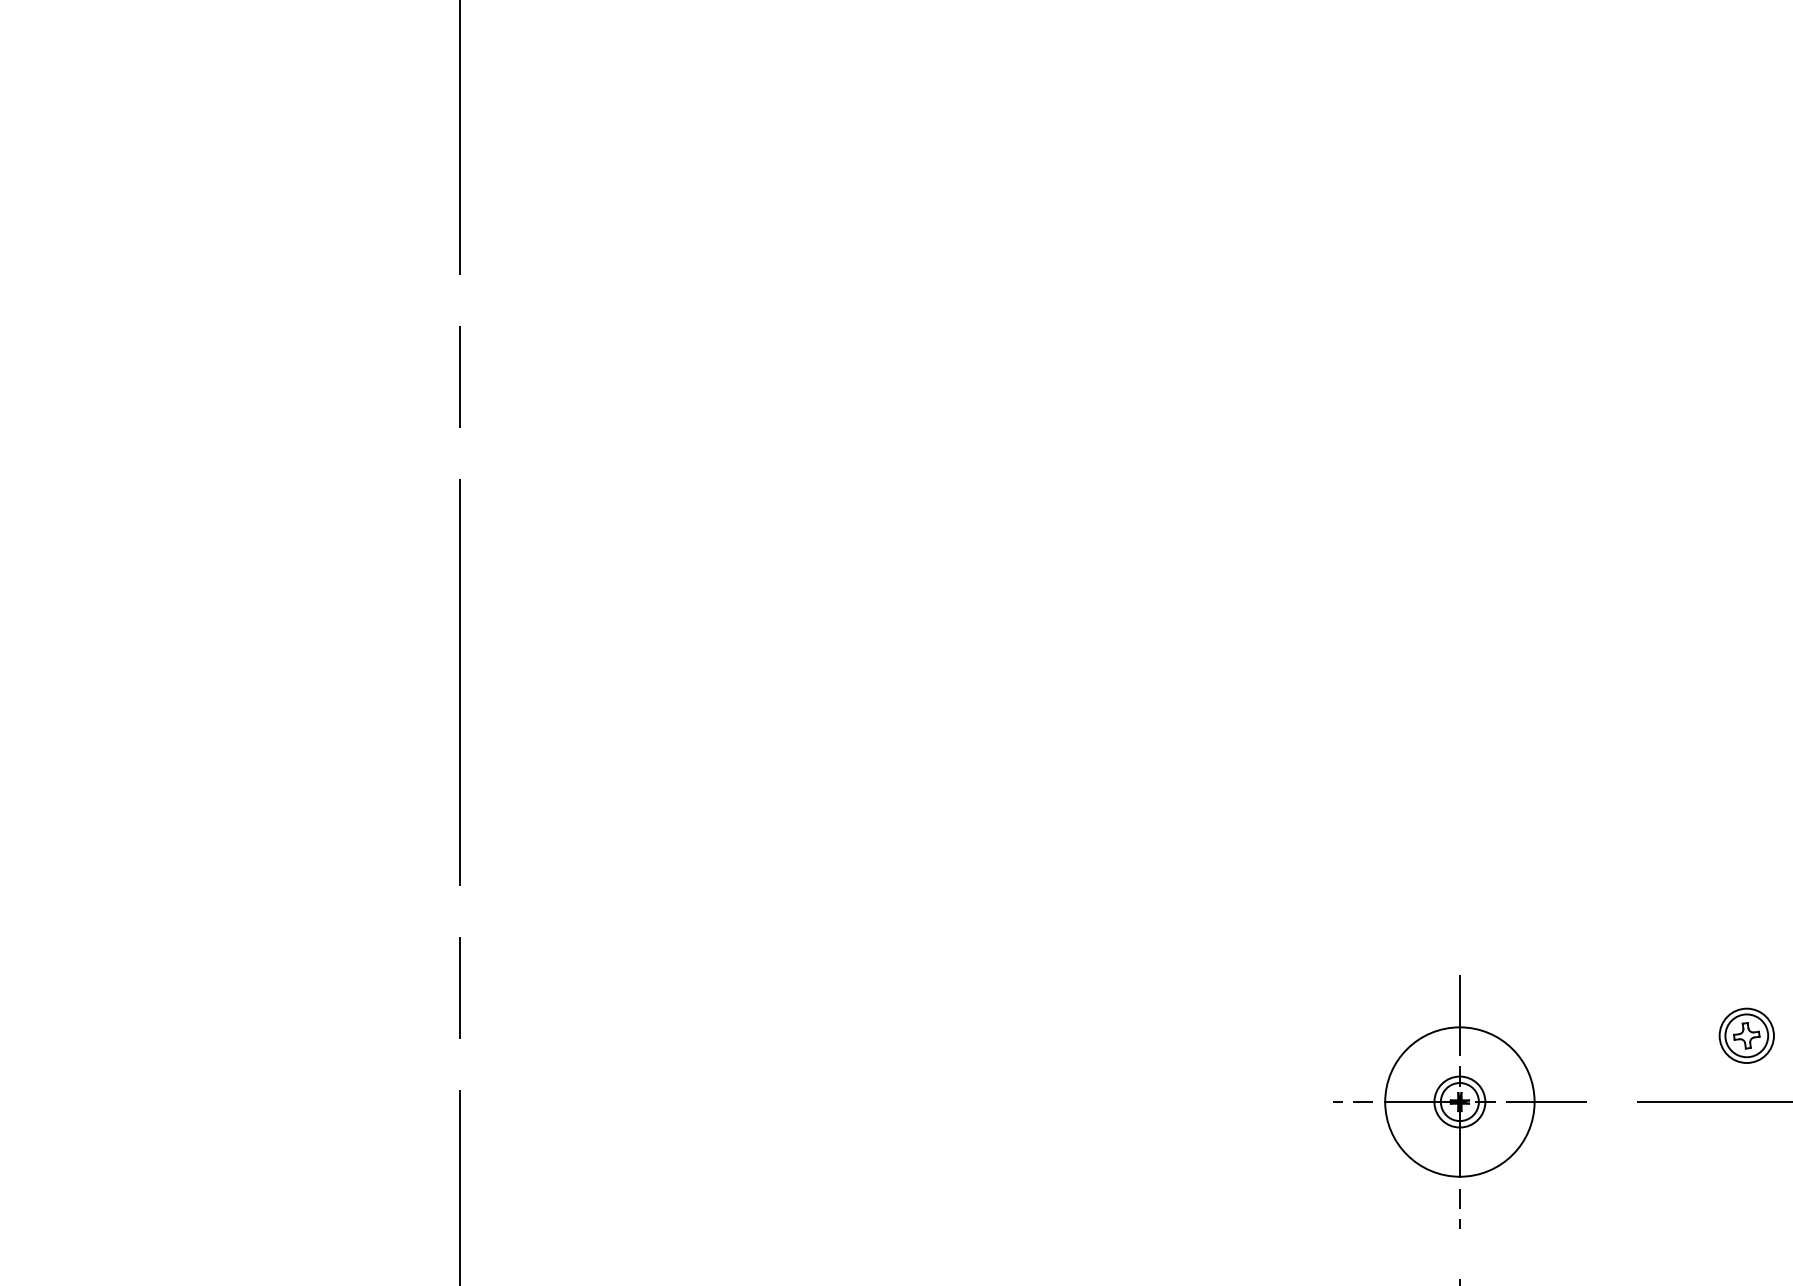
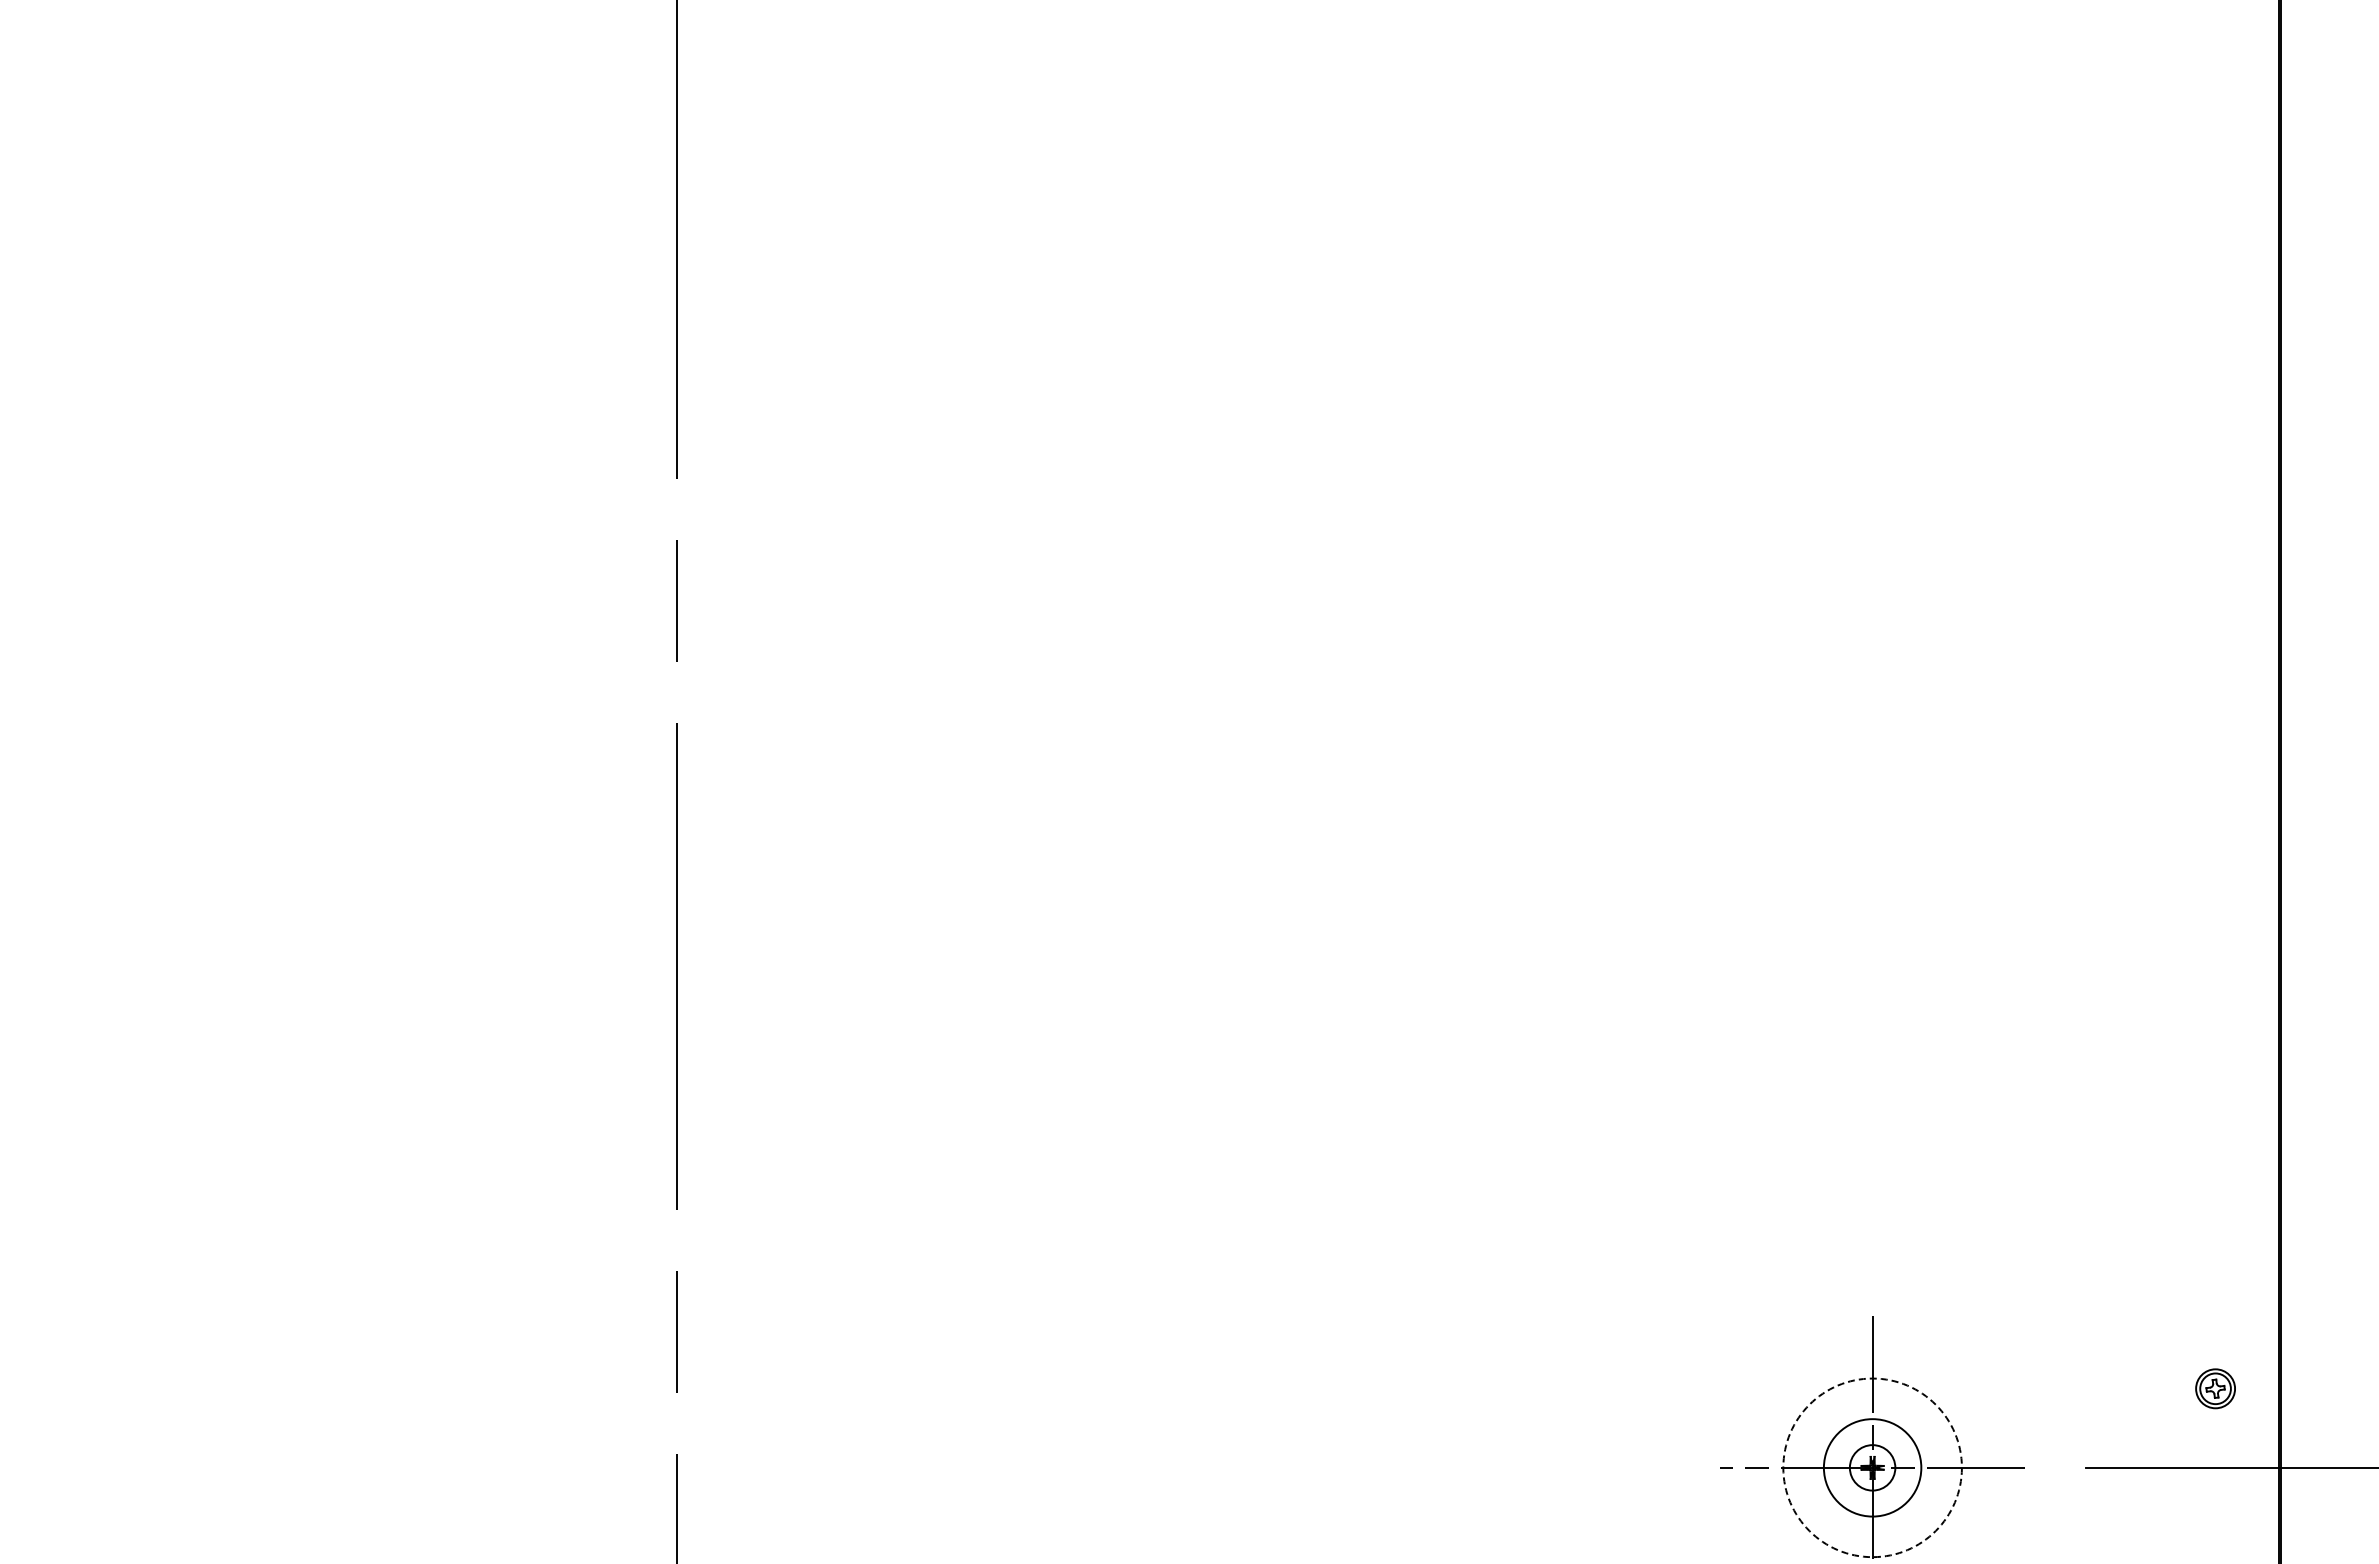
part: (1746, 1035) -> (2215, 1388), size x0.6
circle: (1459, 1101) -> (1872, 1467), size x1.6
circle: (1459, 1101) -> (1872, 1467), solid -> dashed

